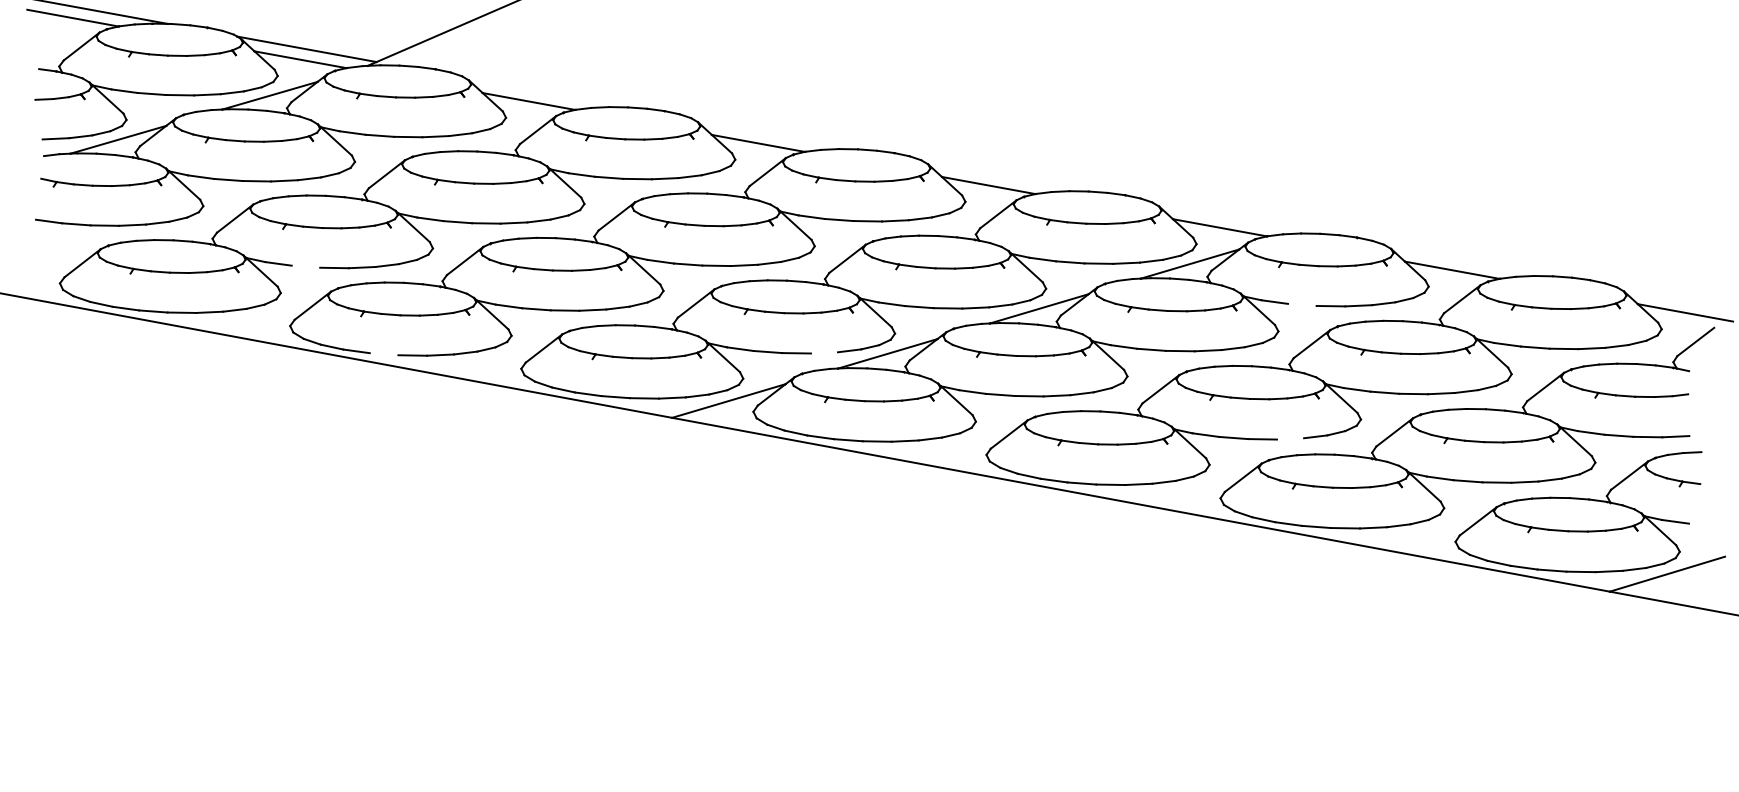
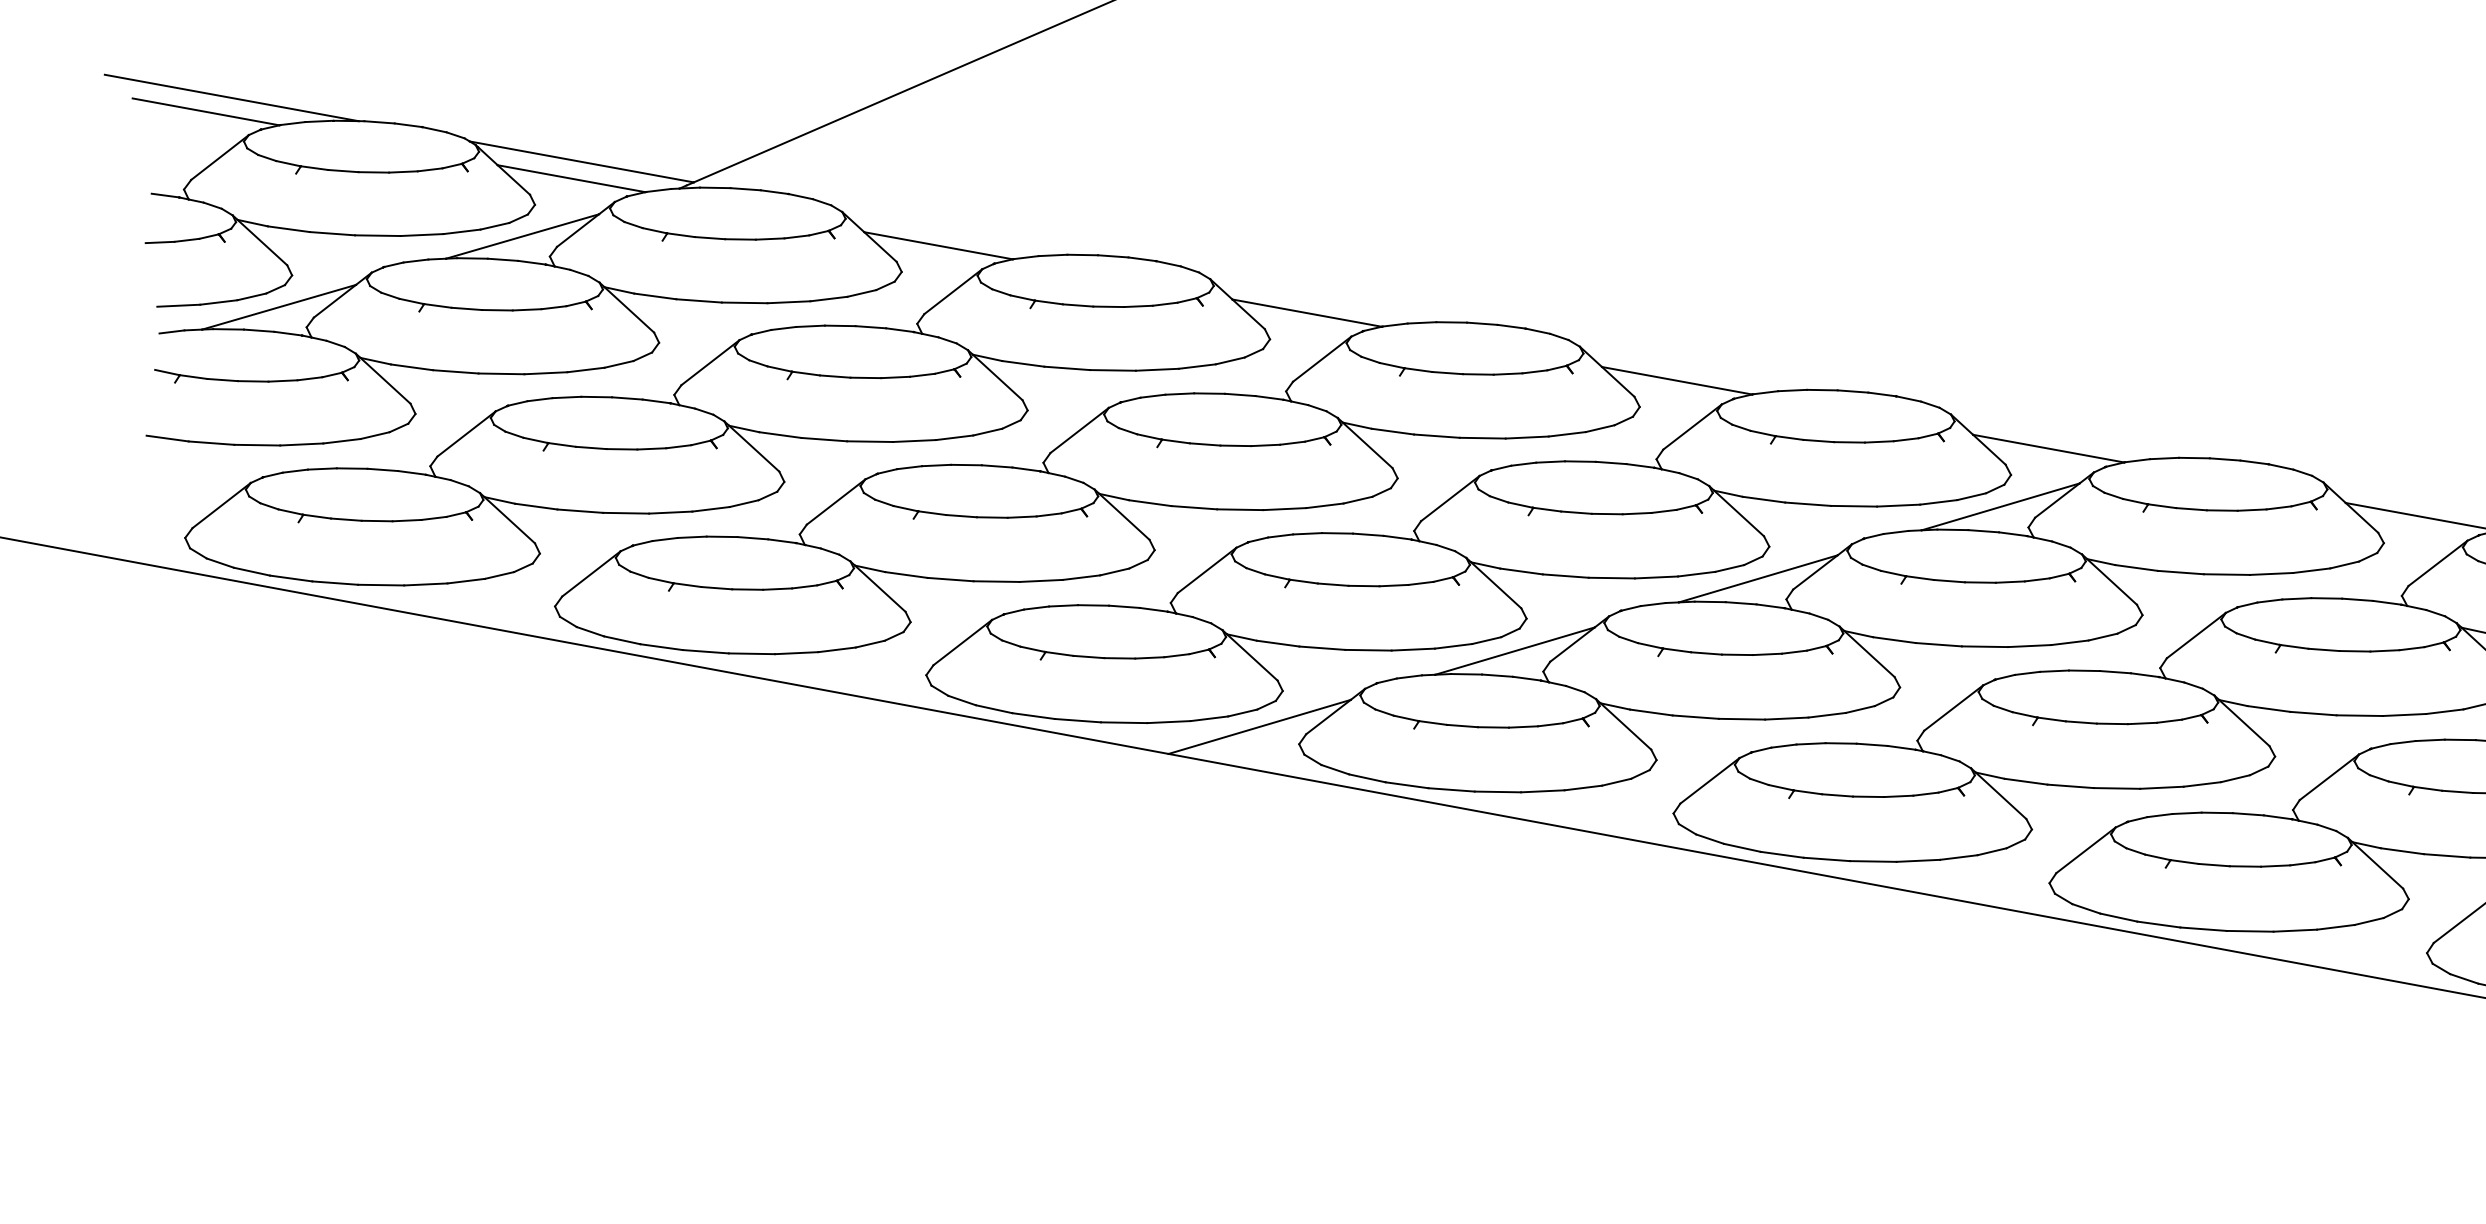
line: (305, 266) -> (579, 510), added
line: (1302, 304) -> (2181, 571), added
line: (823, 352) -> (1411, 648), added
line: (383, 354) -> (704, 652), added
line: (1290, 438) -> (2161, 787), added

